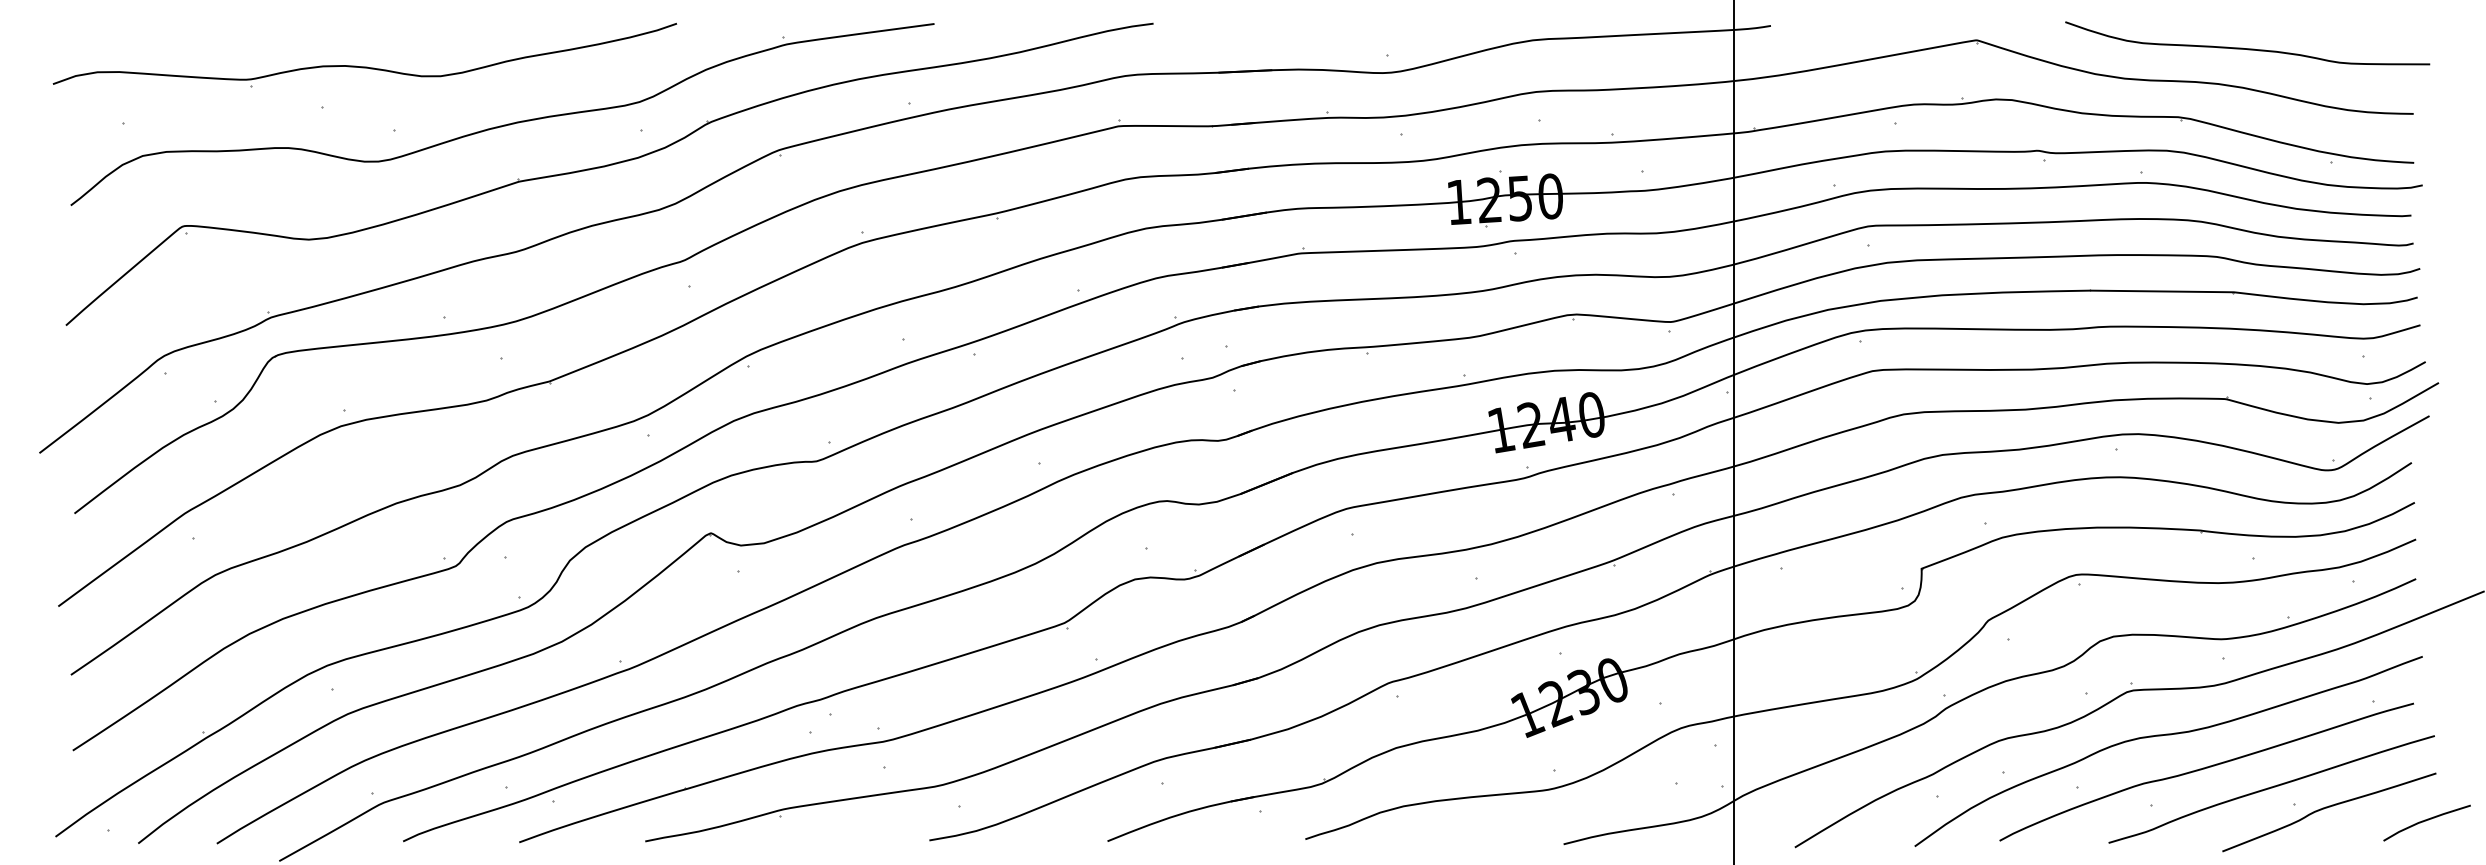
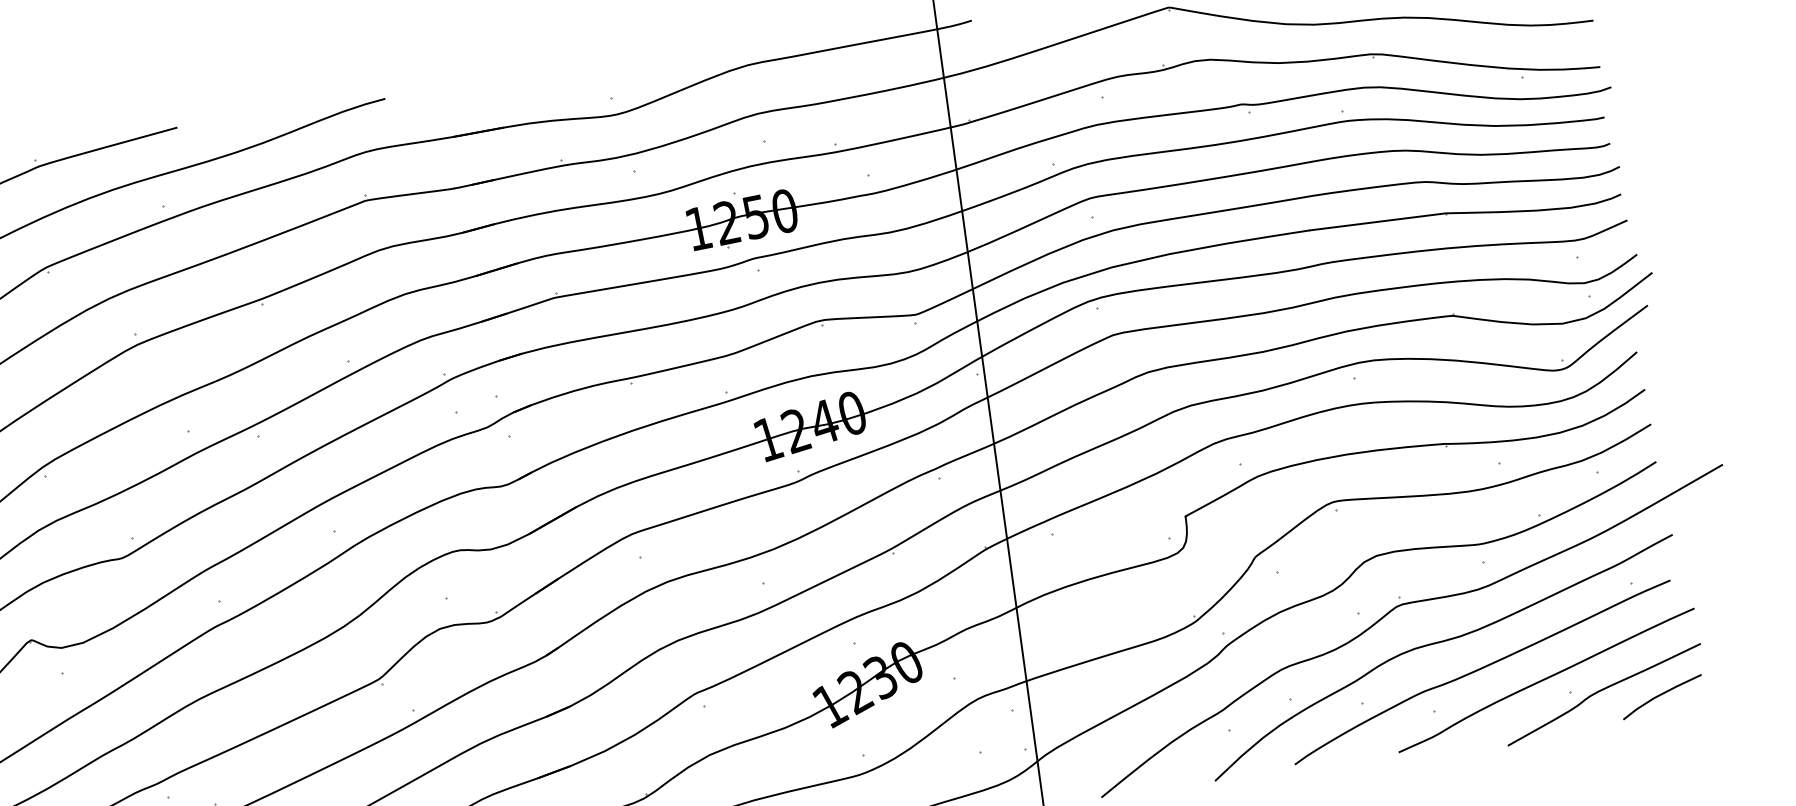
line: (2426, 821) -> (1661, 695), moved

